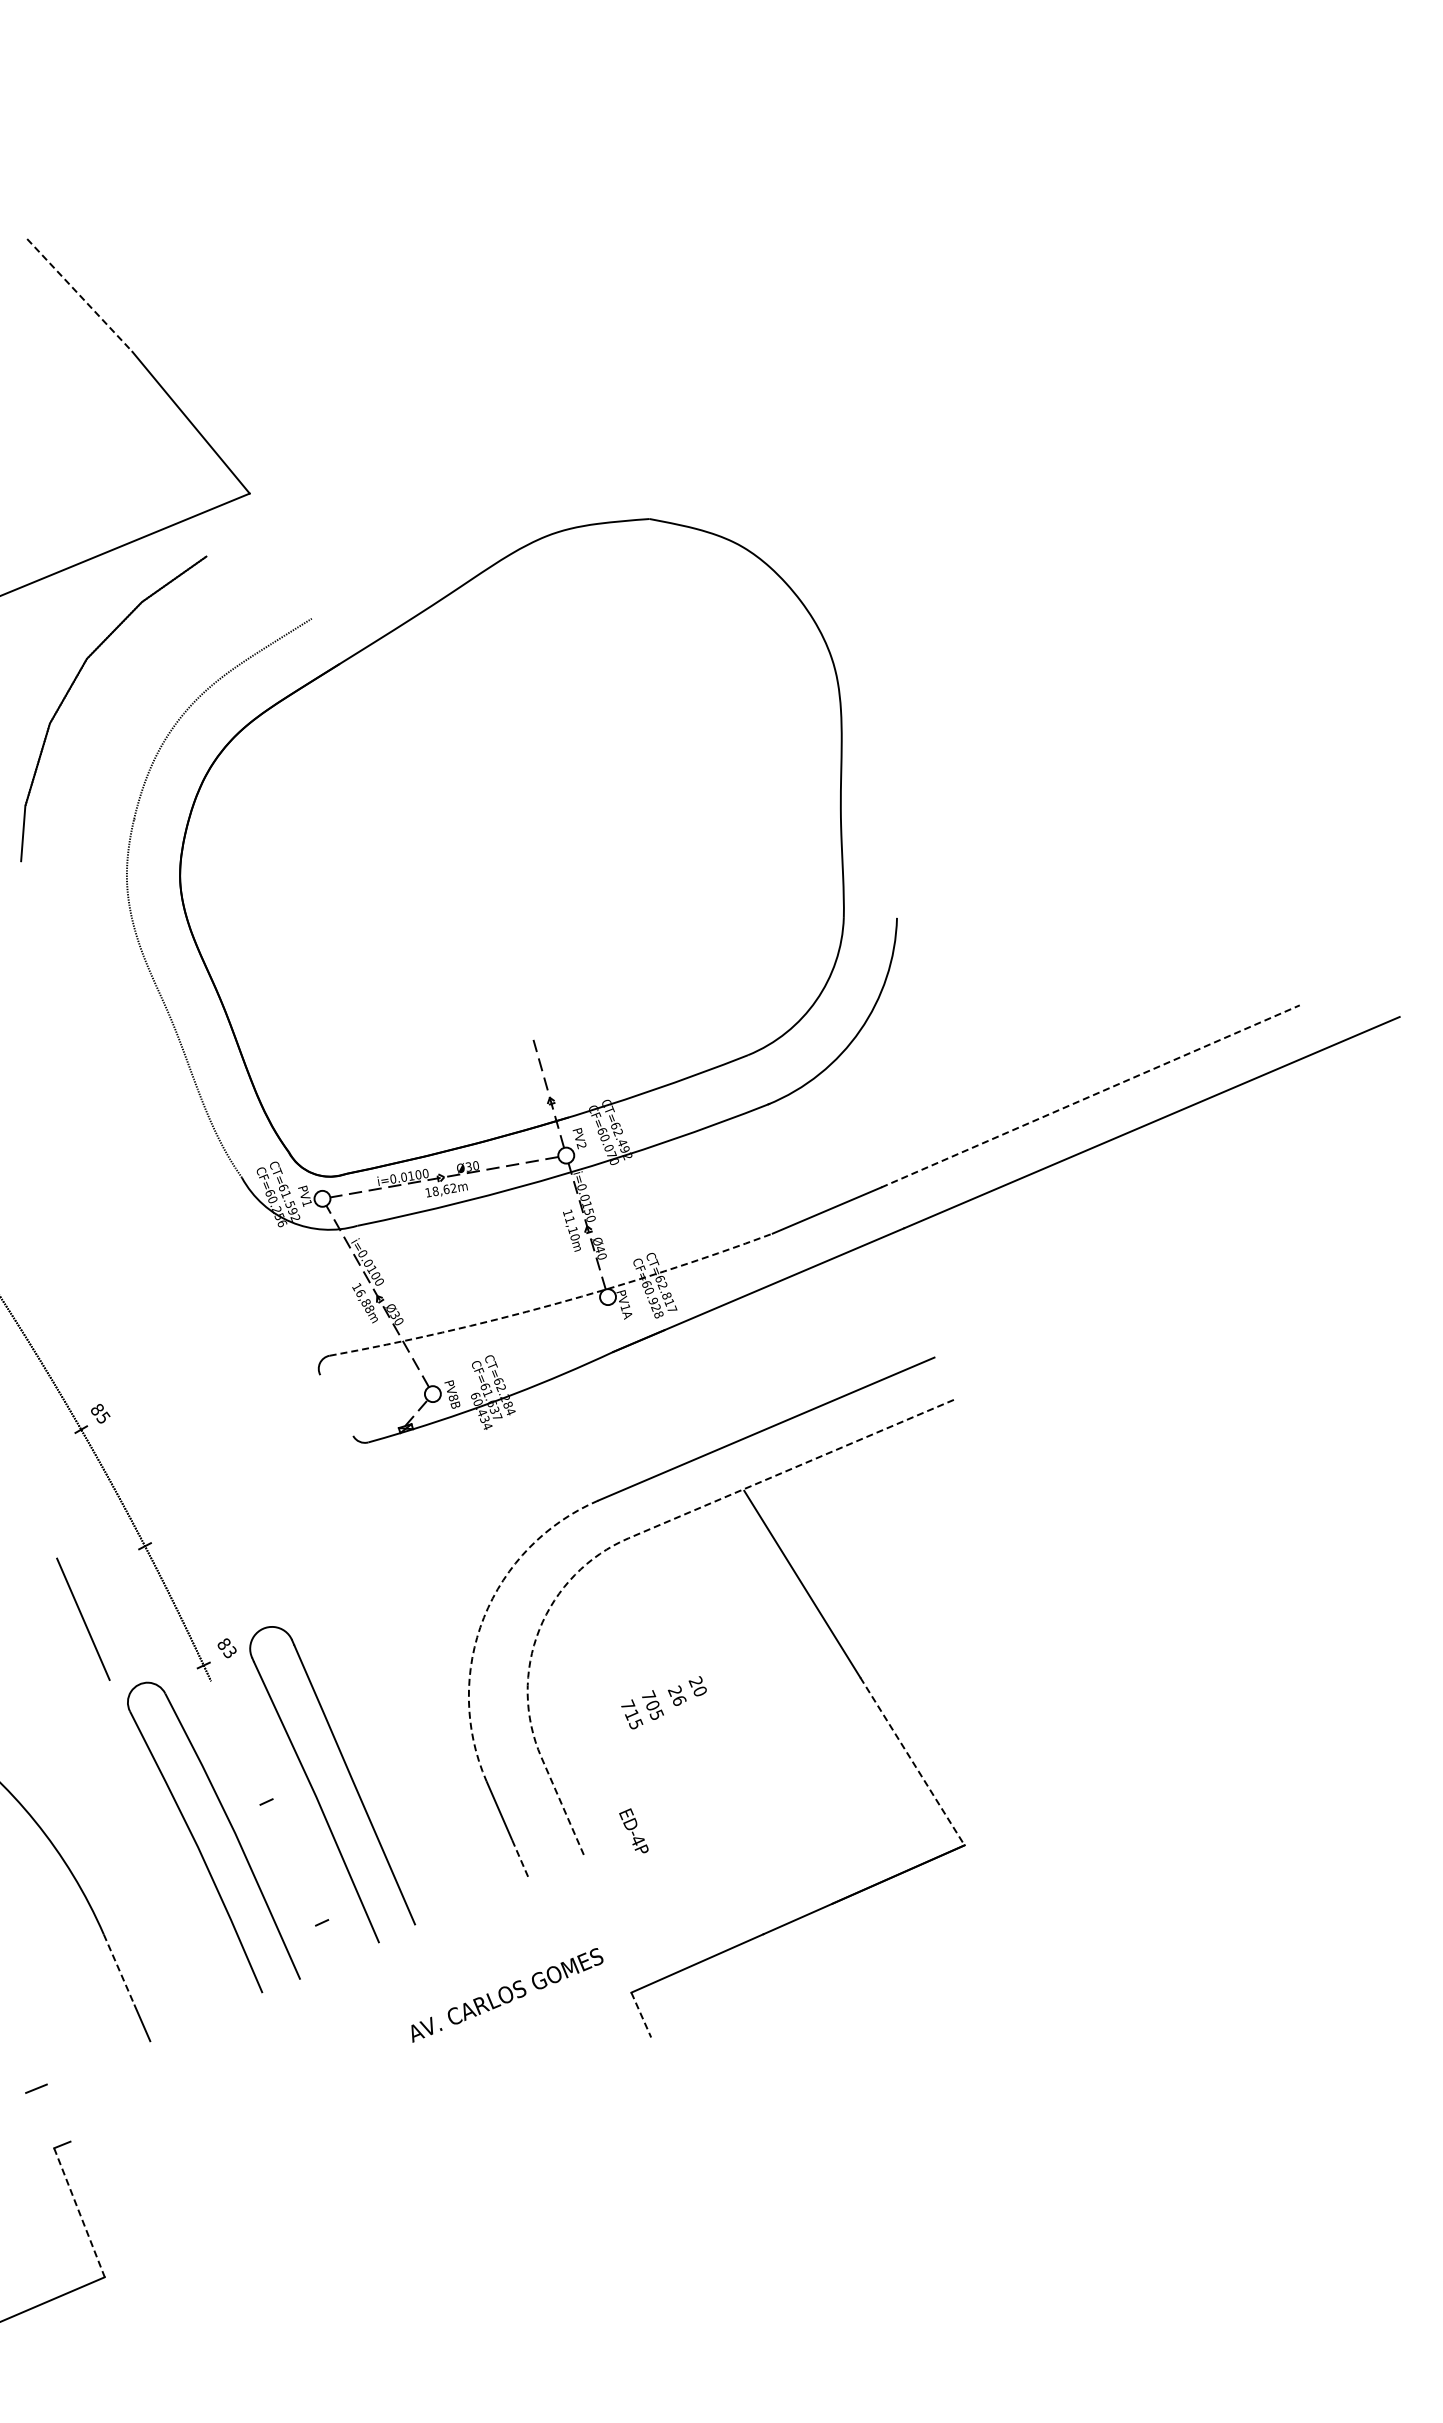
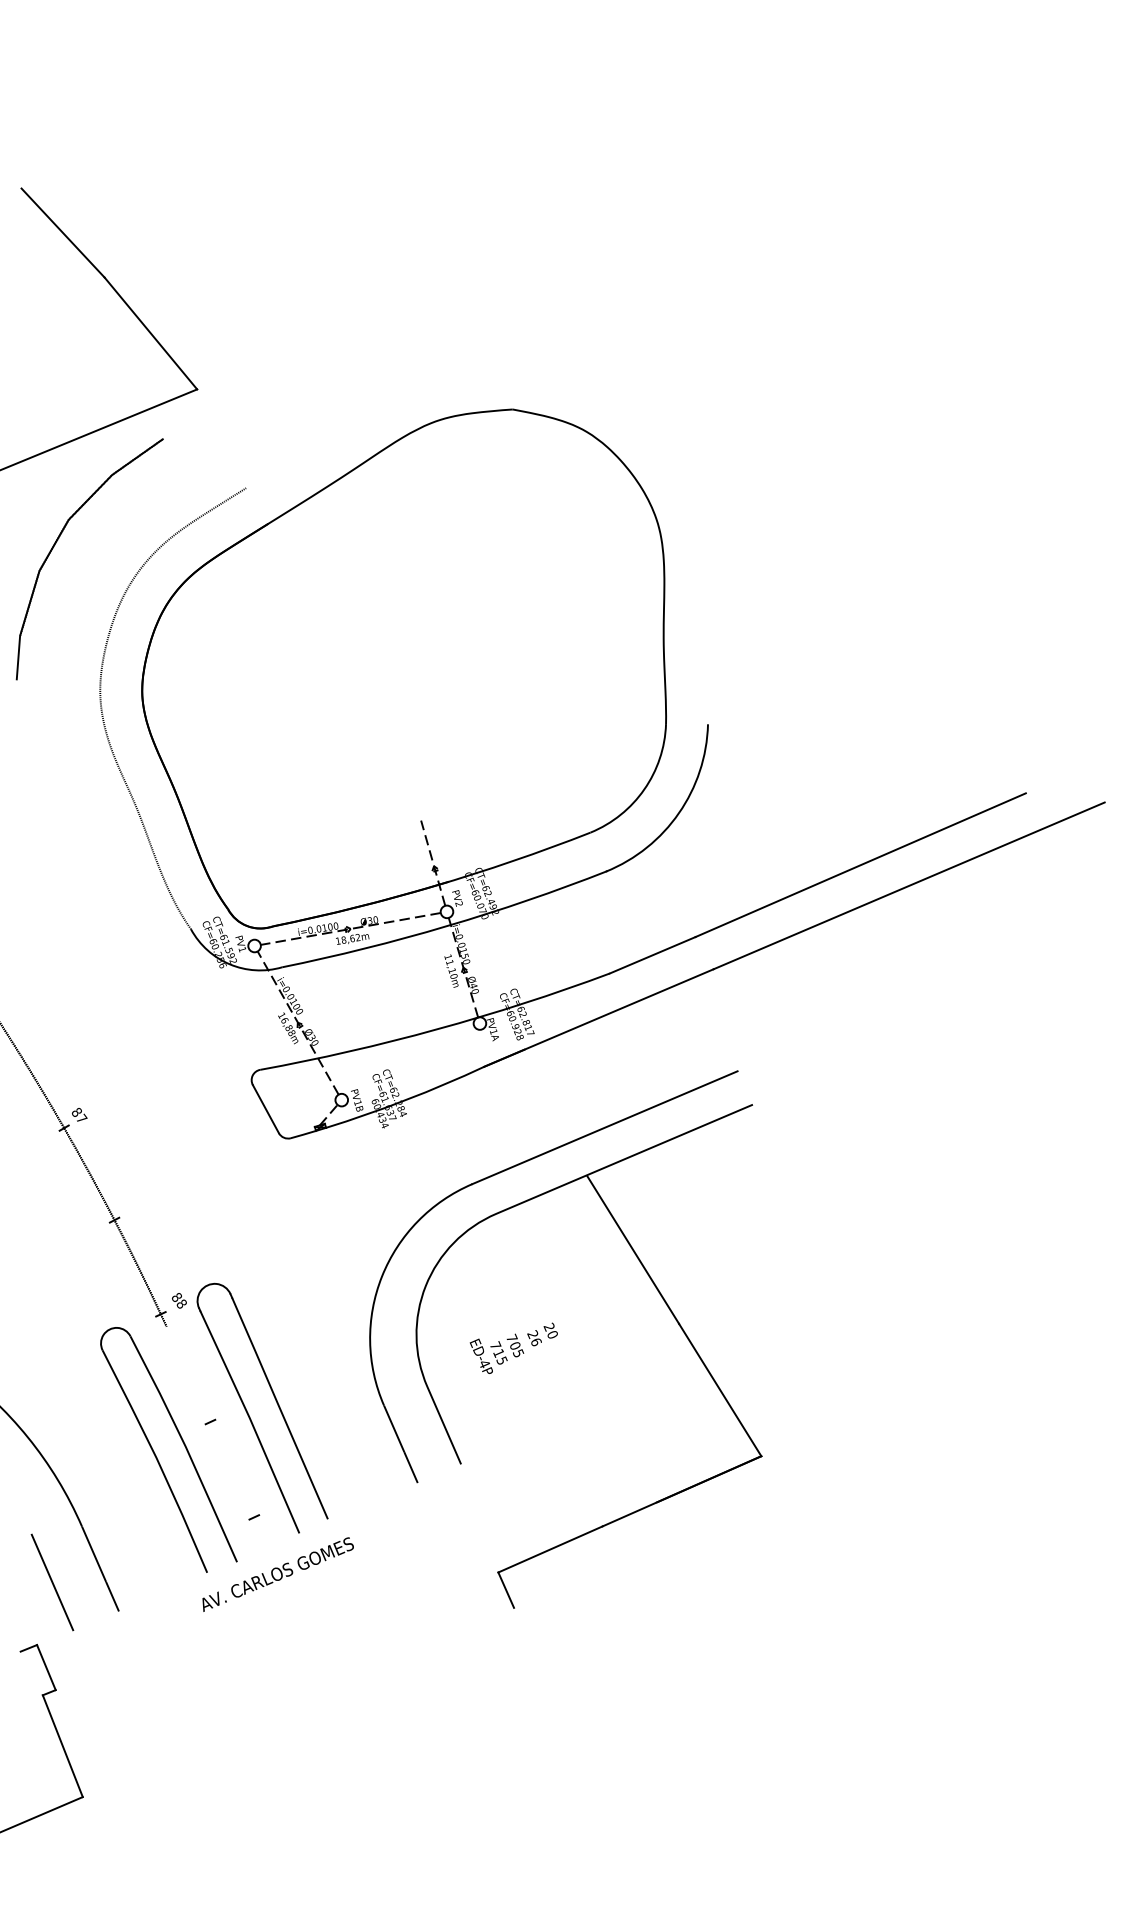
line: (80, 295) -> (63, 233), dashed -> solid
line: (1090, 1096) -> (860, 865), dashed -> solid
arc: (553, 1304) -> (436, 1029), dashed -> solid
text: (453, 1397) -> (357, 1102), PV8B -> PV1B
line: (336, 1405) -> (265, 1109), added
text: (103, 1417) -> (81, 1118), 85 -> 87
line: (601, 1553) -> (474, 1225), dashed -> solid
arc: (483, 1617) -> (381, 1276), dashed -> solid
line: (83, 1618) -> (52, 1581), moved
text: (229, 1652) -> (181, 1304), 83 -> 88
line: (912, 1761) -> (720, 1390), dashed -> solid
text: (633, 1830) -> (481, 1356), moved
line: (520, 1860) -> (410, 1468), dashed -> solid
line: (119, 1970) -> (94, 1555), dashed -> solid
text: (507, 1995) -> (278, 1574), moved
line: (641, 2015) -> (506, 1590), dashed -> solid
line: (58, 2112) -> (46, 1667), added
line: (79, 2213) -> (62, 1746), dashed -> solid

